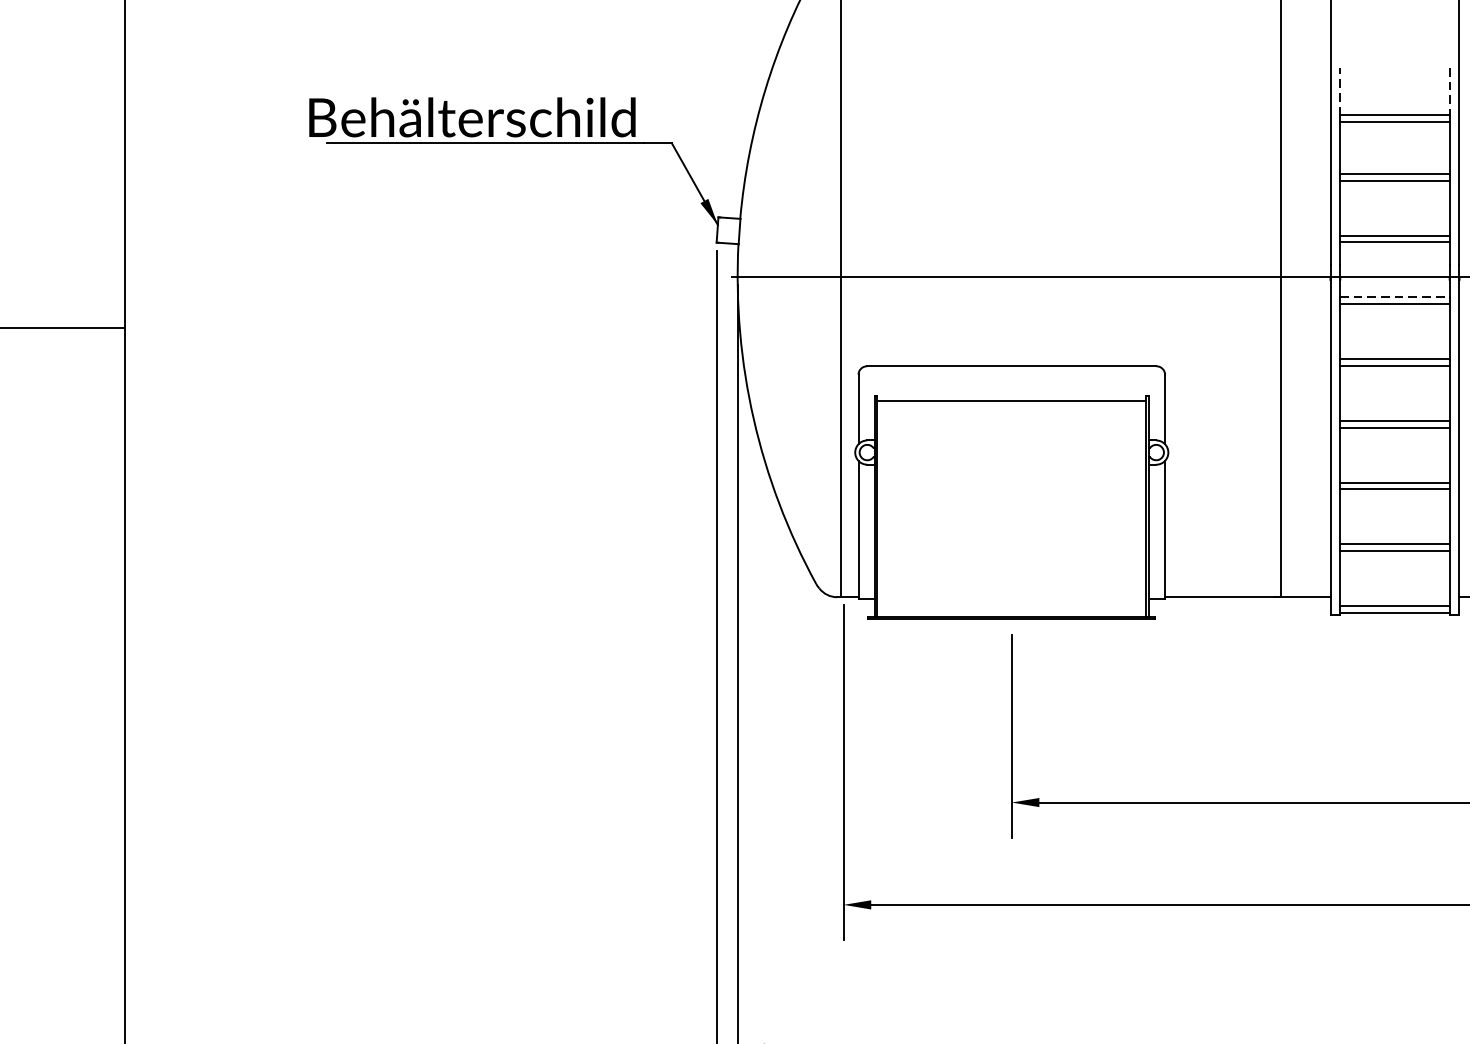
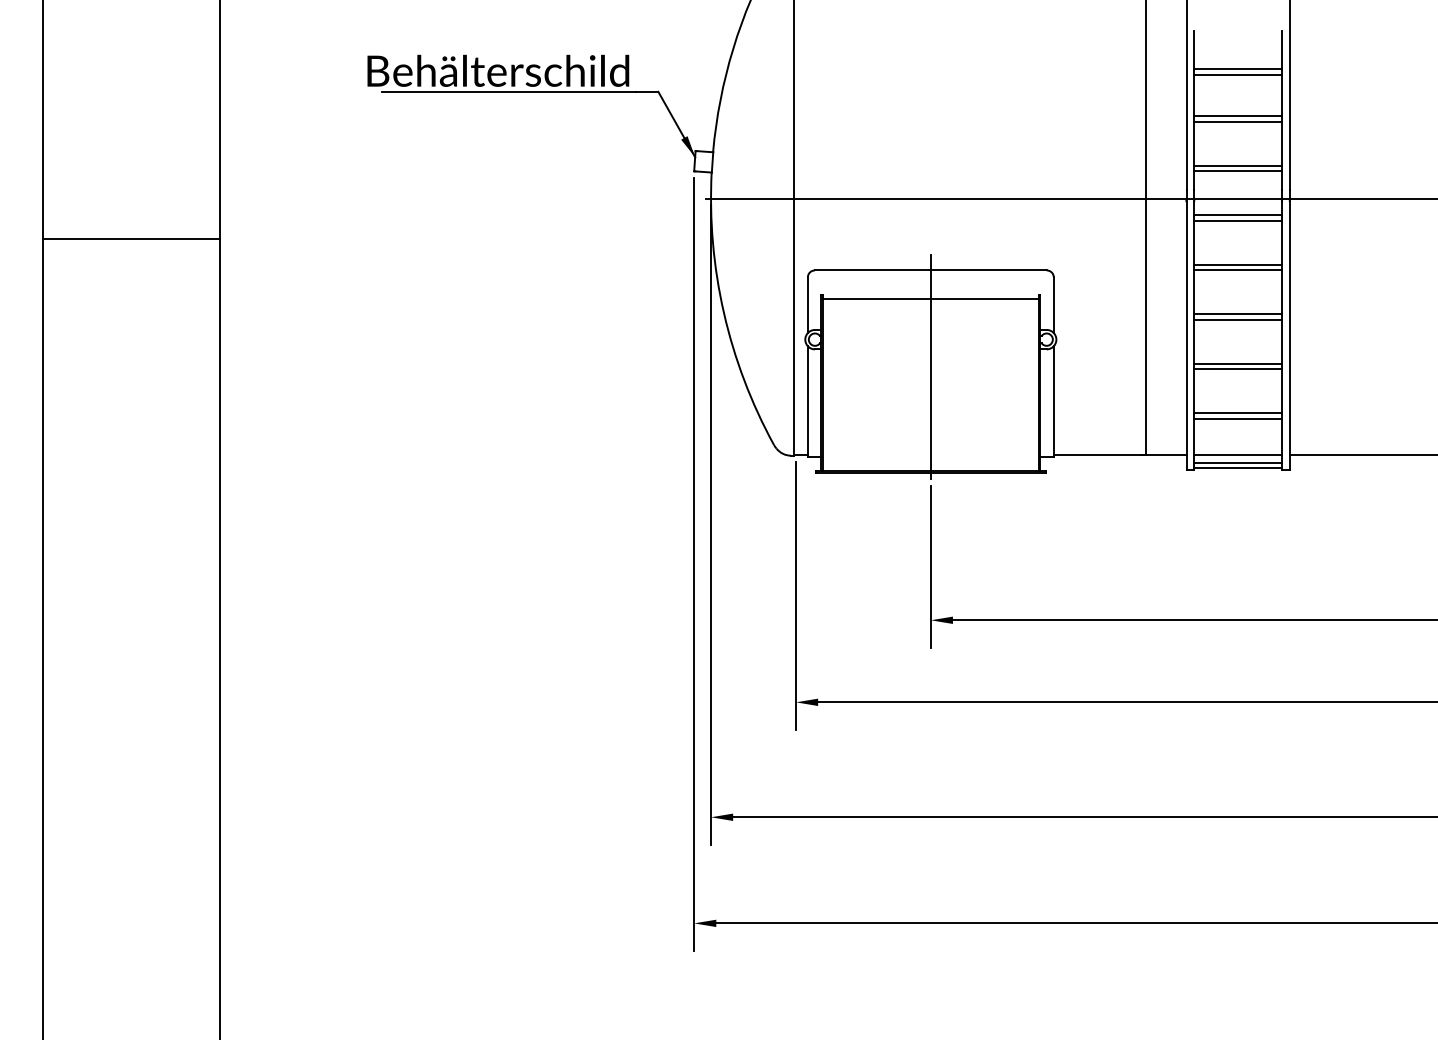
line: (1340, 90) -> (1194, 49), dashed -> solid
line: (1450, 91) -> (1282, 50), dashed -> solid
line: (1395, 297) -> (1238, 215), dashed -> solid
line: (1011, 486) -> (930, 366), added
line: (1395, 597) -> (1238, 455), added

